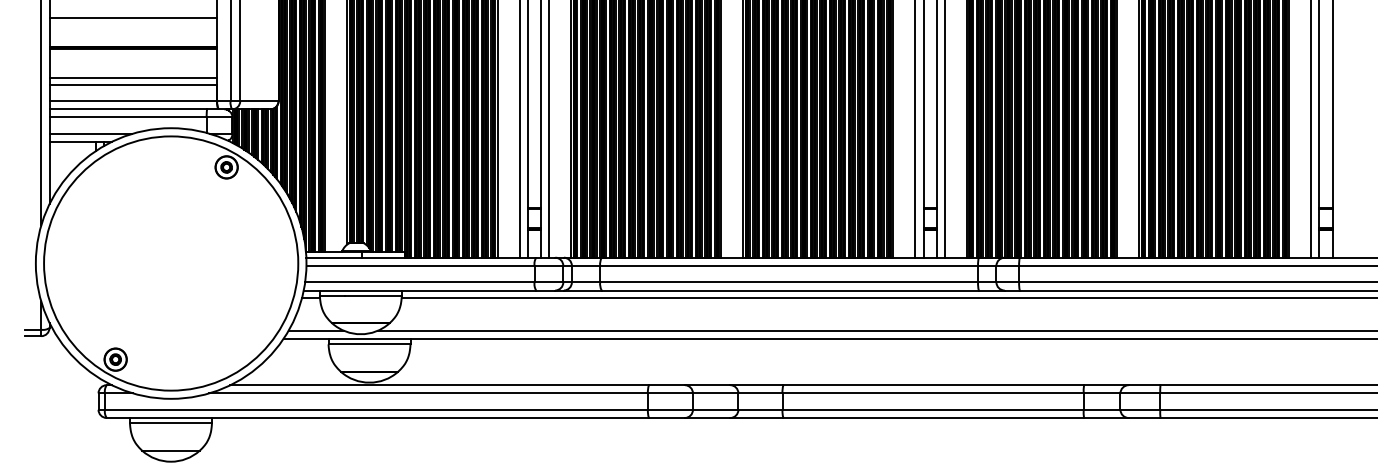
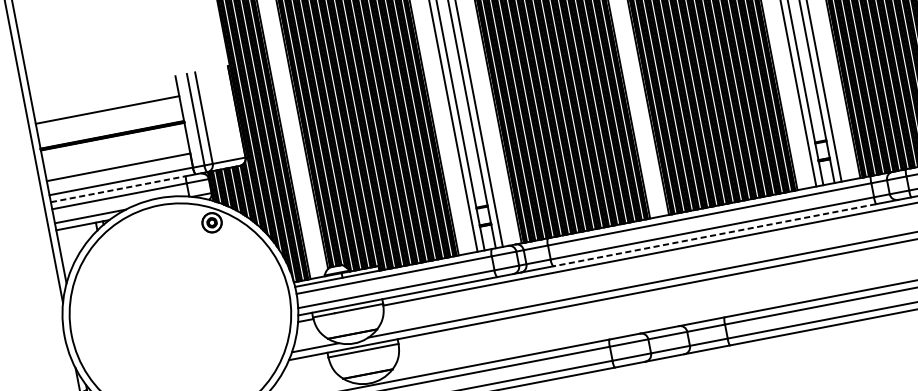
line: (133, 77) -> (117, 161), removed
line: (128, 109) -> (118, 189), solid -> dashed
line: (790, 290) -> (714, 235), solid -> dashed

